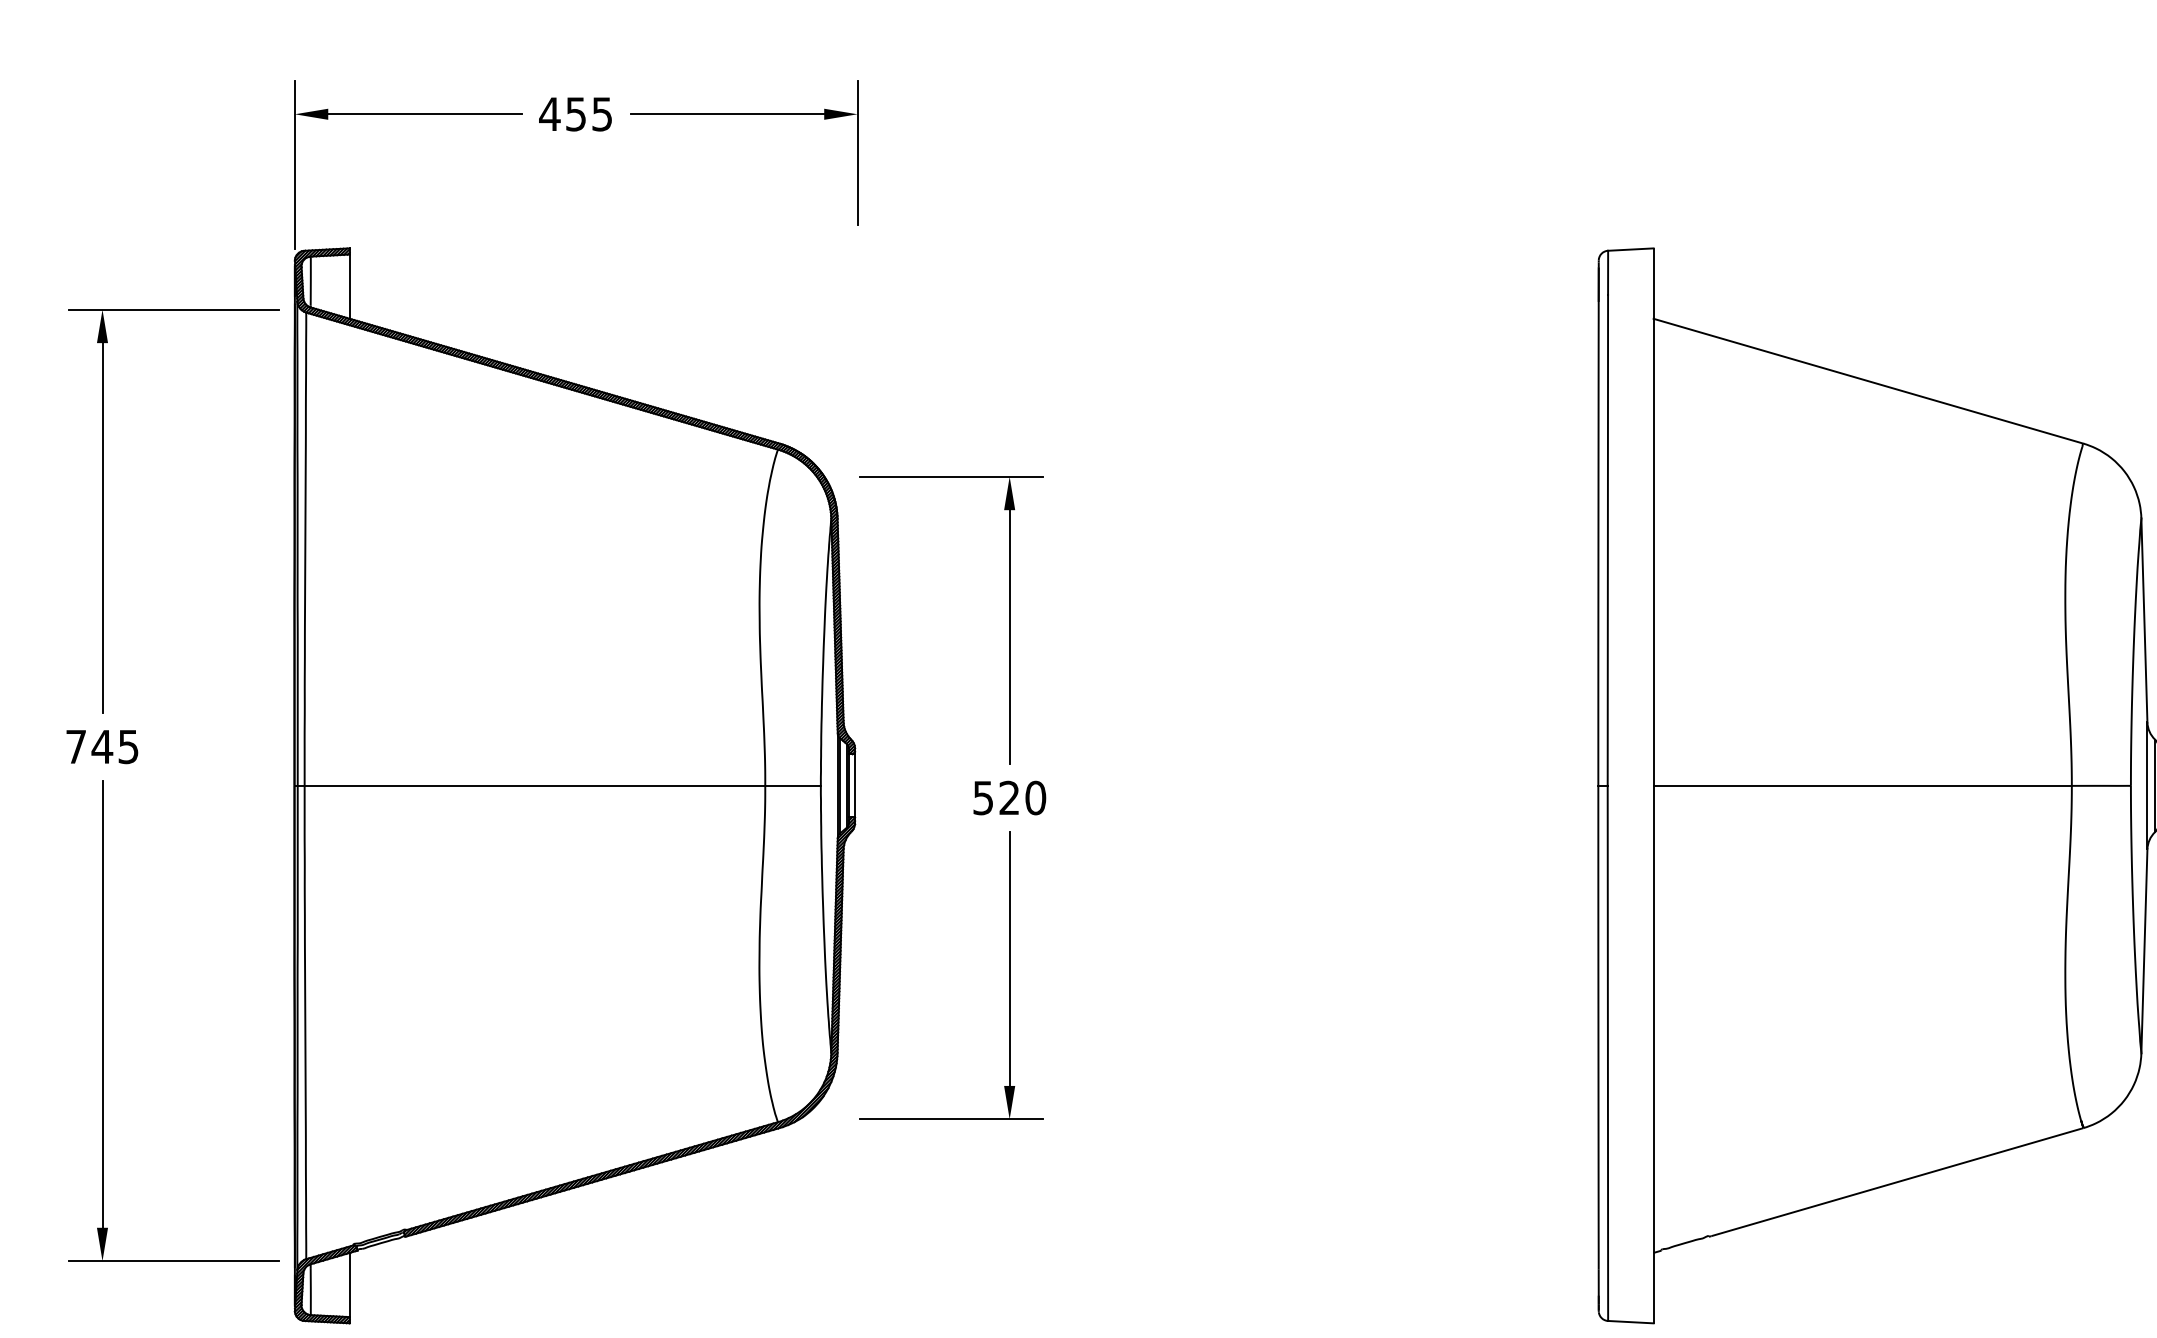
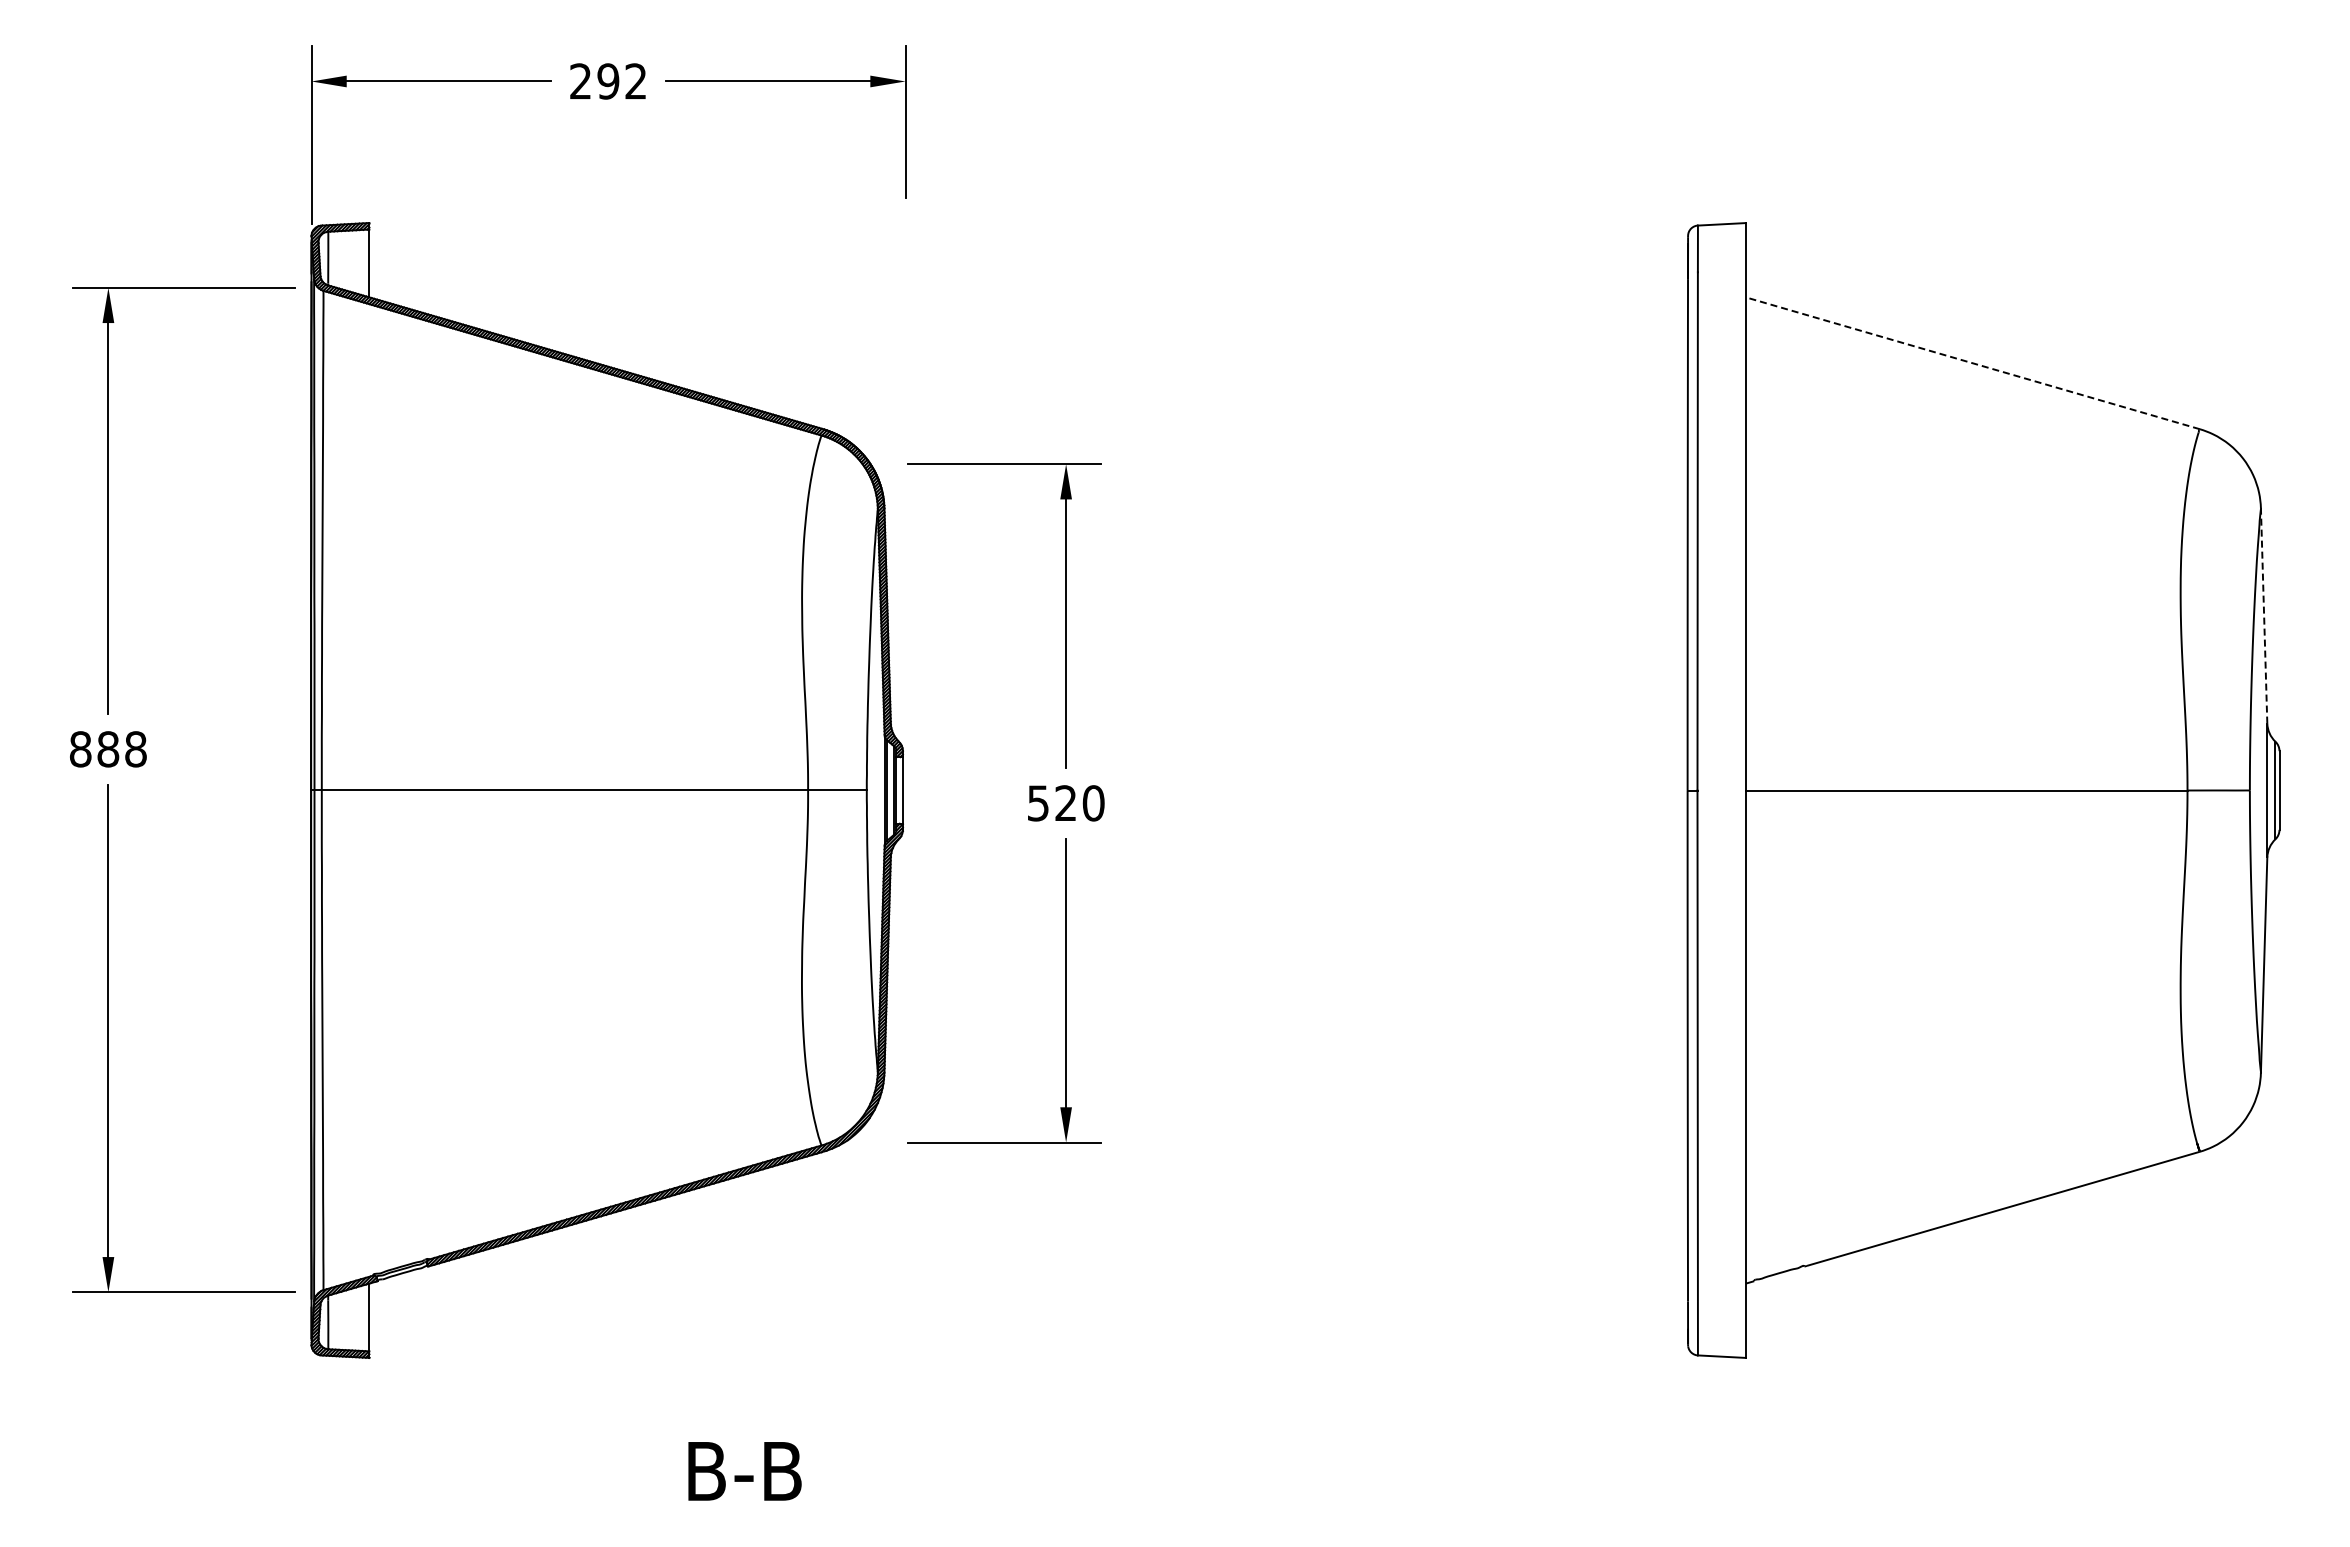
text: (575, 114) -> (607, 81), 455 -> 292
line: (1868, 381) -> (1972, 363), solid -> dashed
line: (2144, 620) -> (2264, 615), solid -> dashed
text: (102, 747) -> (108, 749), 745 -> 888

